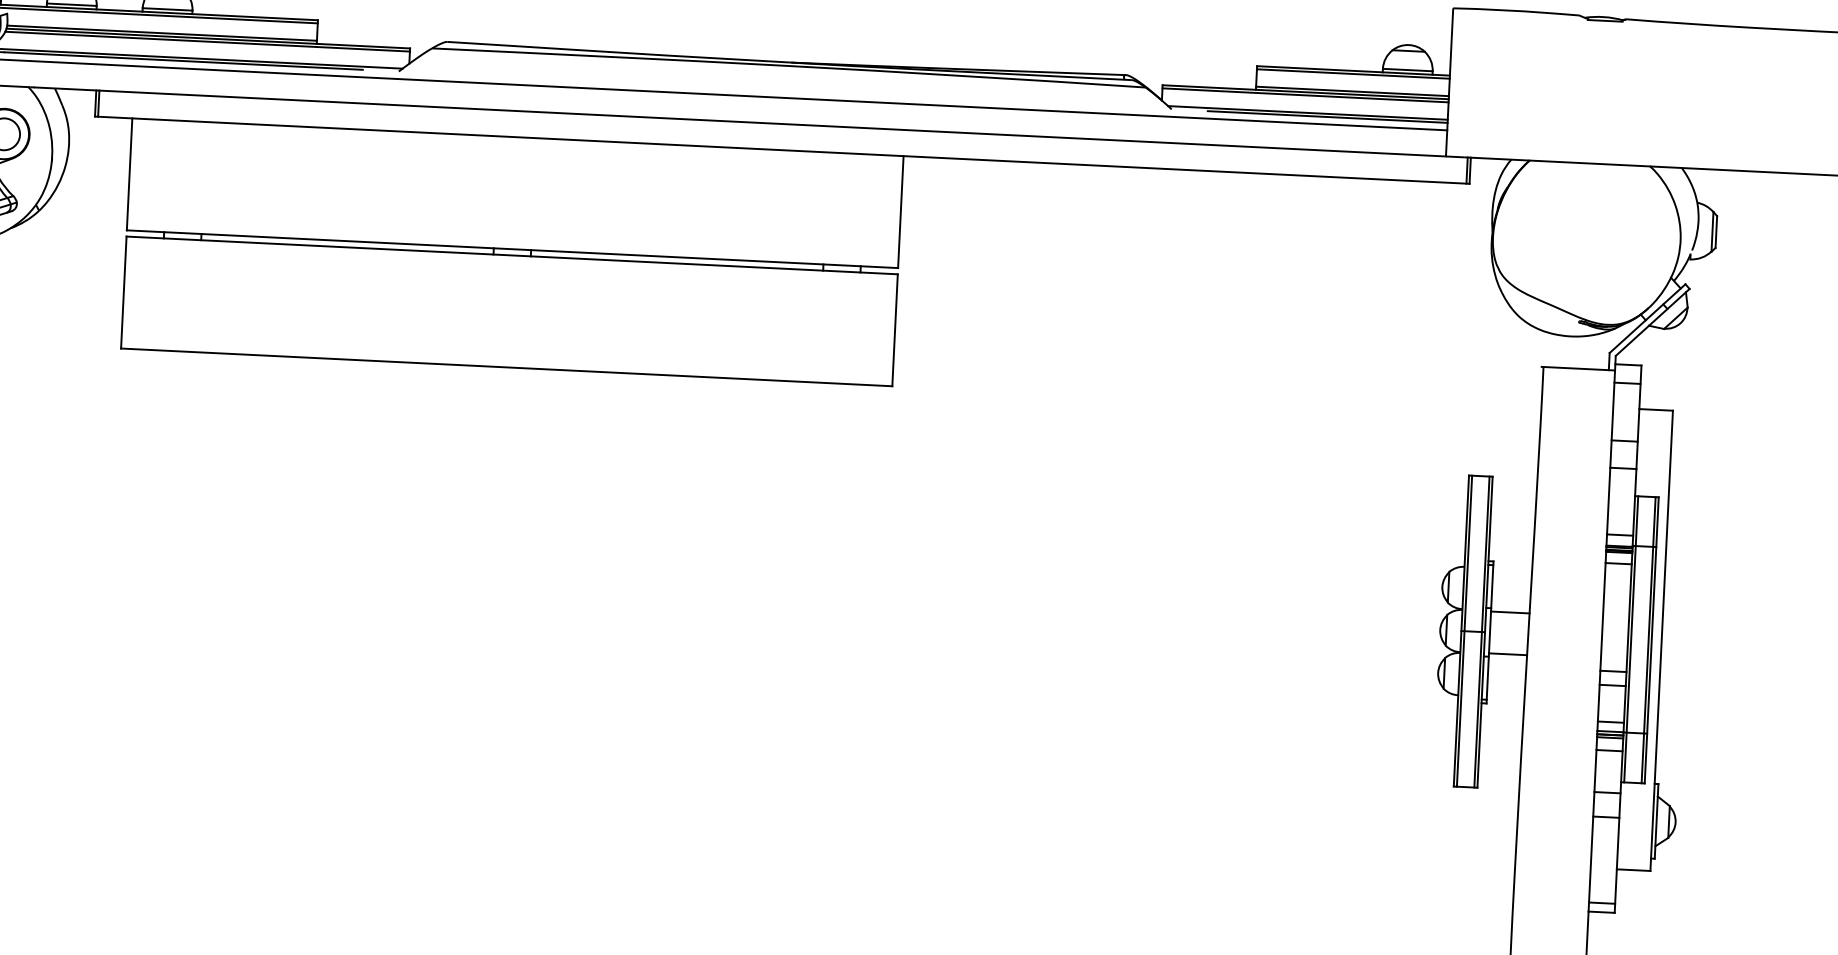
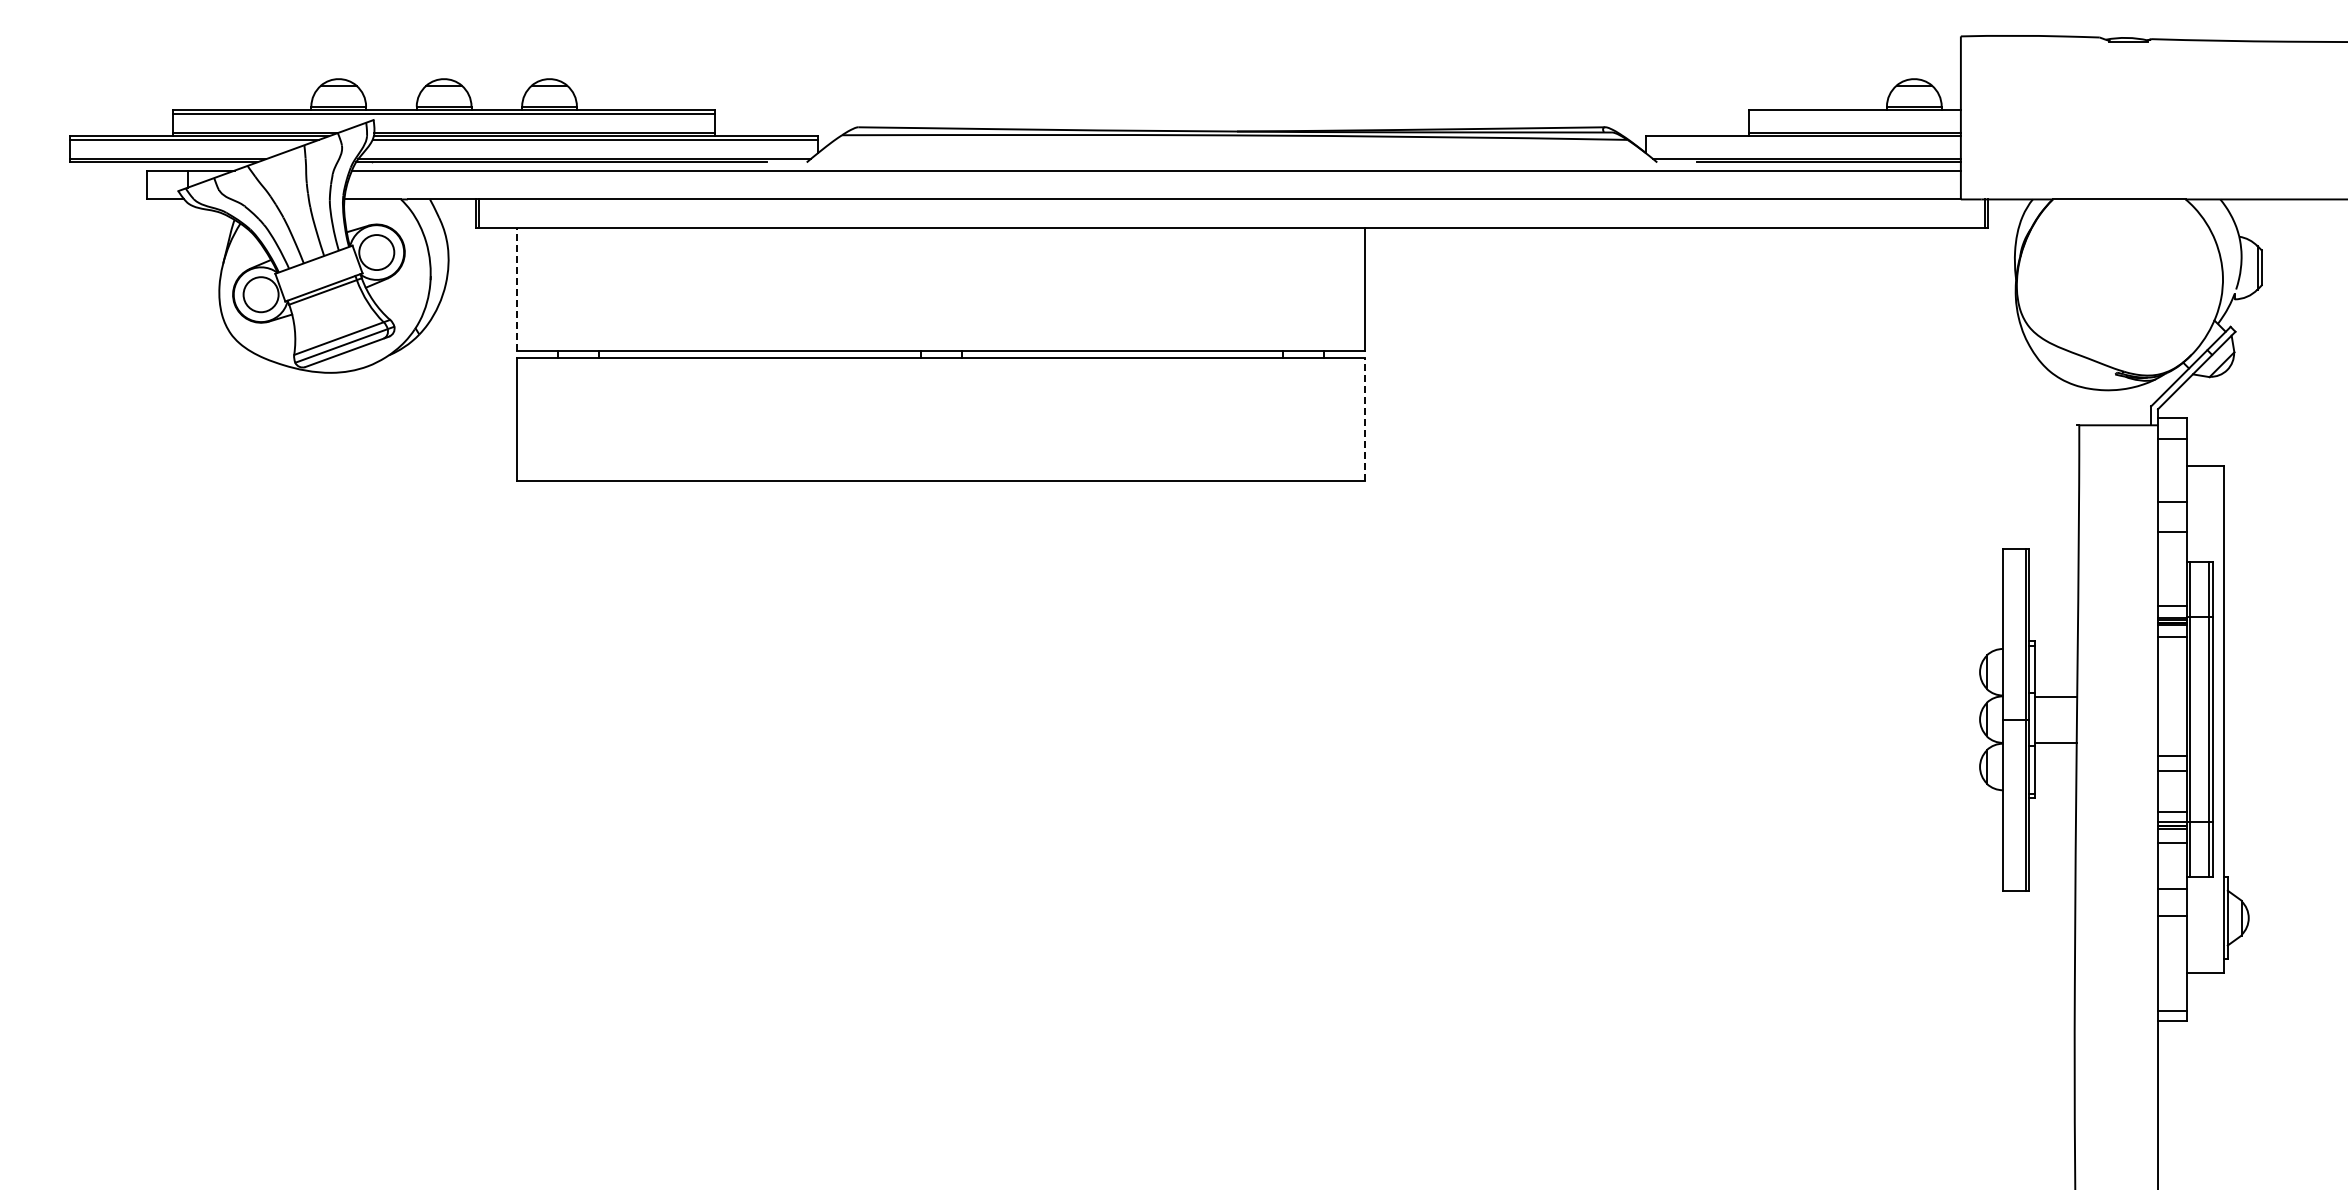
line: (1353, 73) -> (1854, 113), removed
line: (1305, 95) -> (1803, 139), removed
line: (129, 174) -> (516, 289), solid -> dashed
line: (895, 329) -> (1365, 419), solid -> dashed
line: (1464, 631) -> (2006, 719), removed

